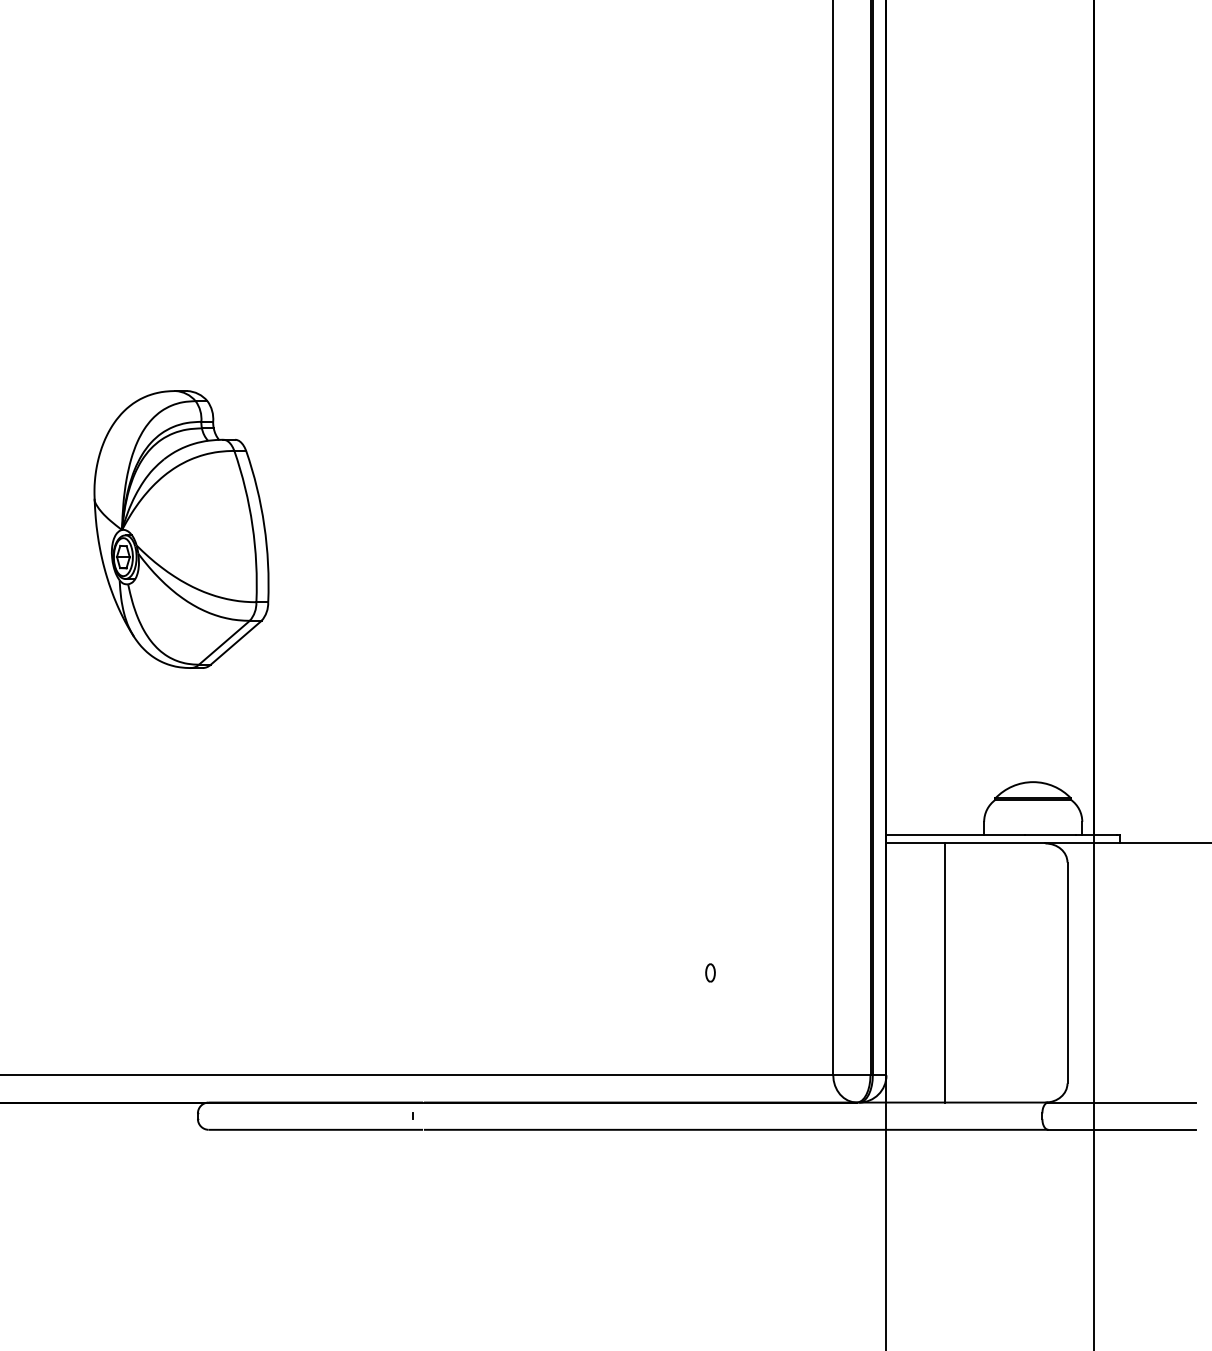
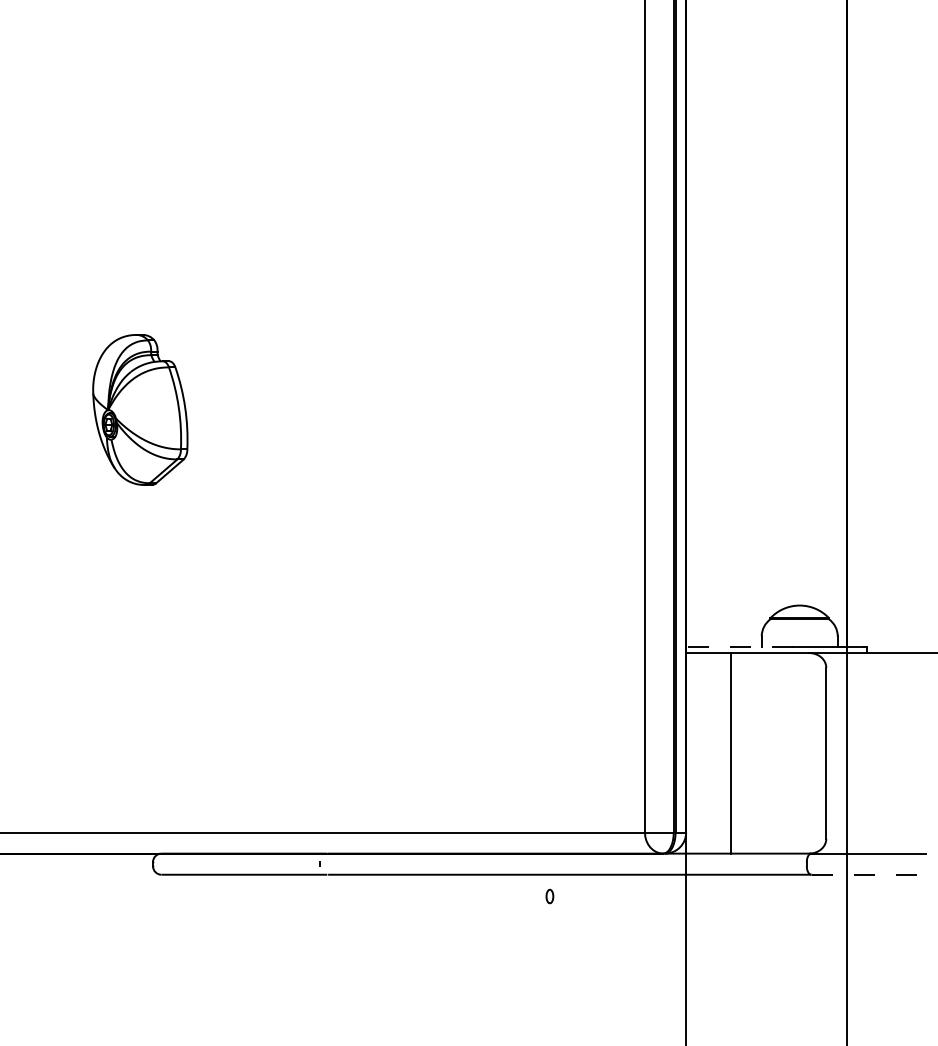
part: (181, 529) -> (140, 409), size x0.7
line: (955, 835) -> (739, 646), solid -> dashed
part: (710, 972) -> (549, 896), moved
line: (1122, 1129) -> (868, 874), solid -> dashed

